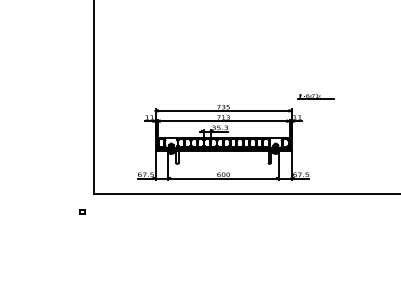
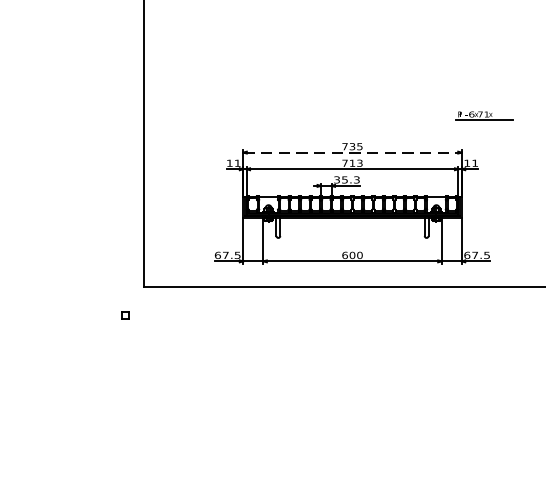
part: (315, 96) -> (484, 115), moved
line: (223, 110) -> (352, 152), solid -> dashed

